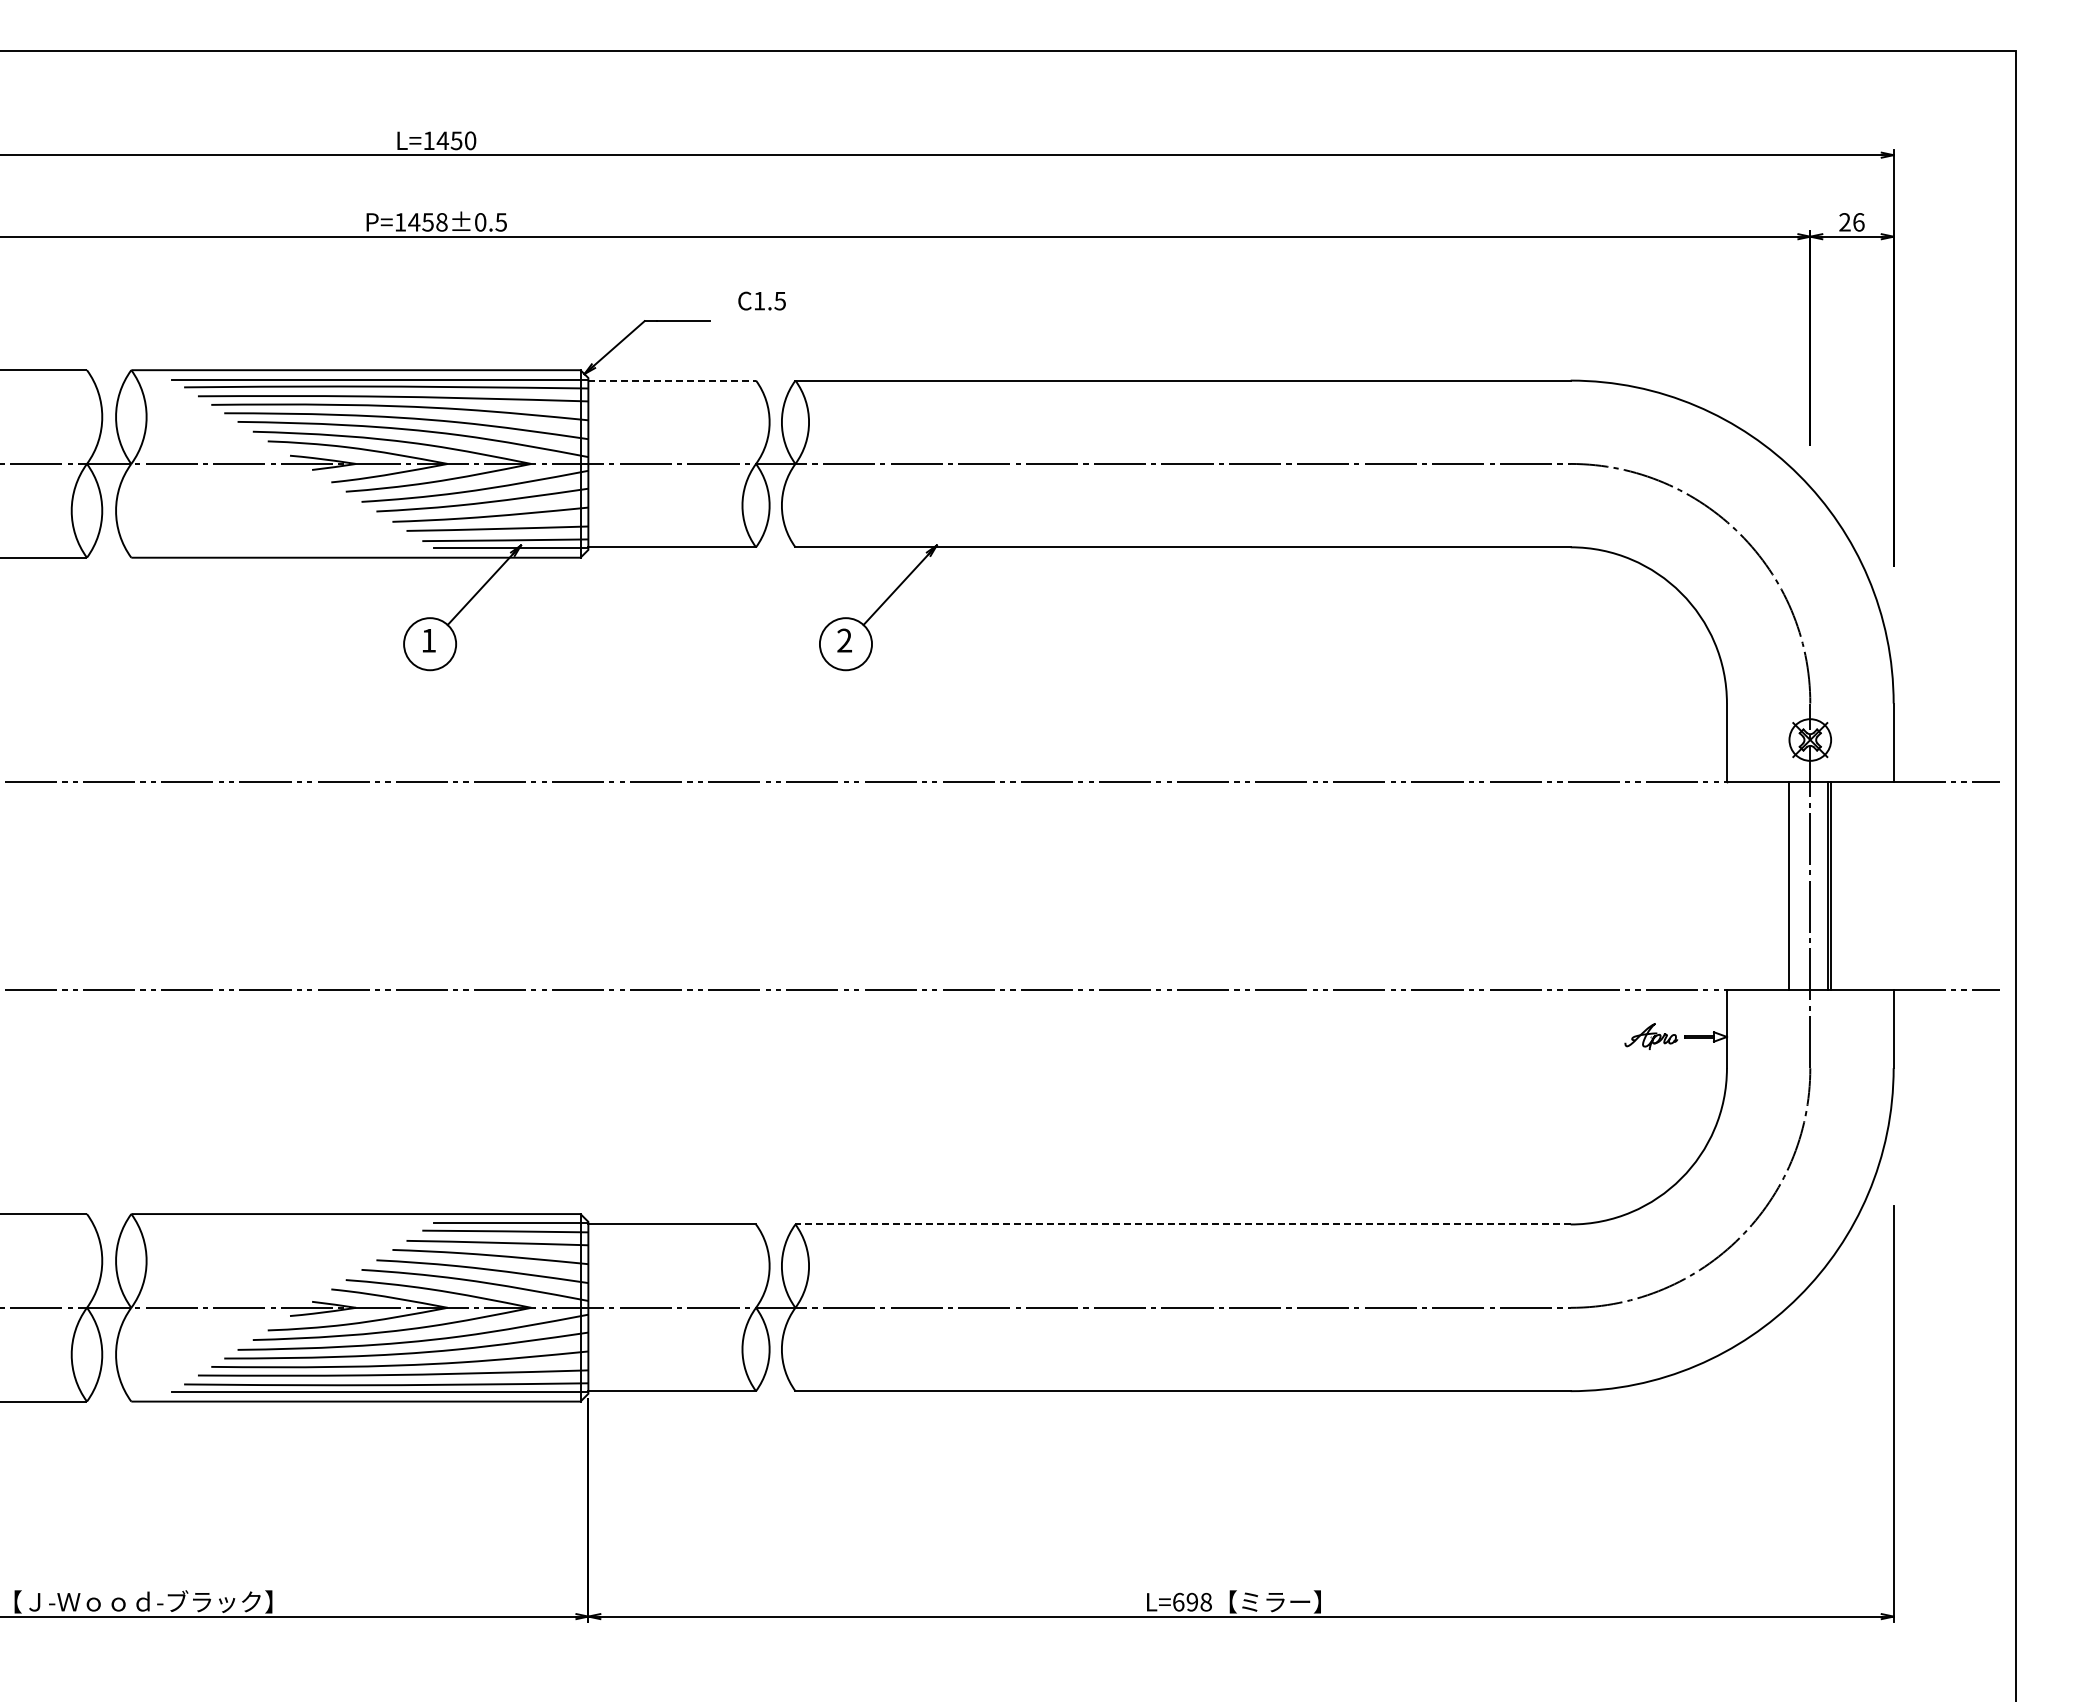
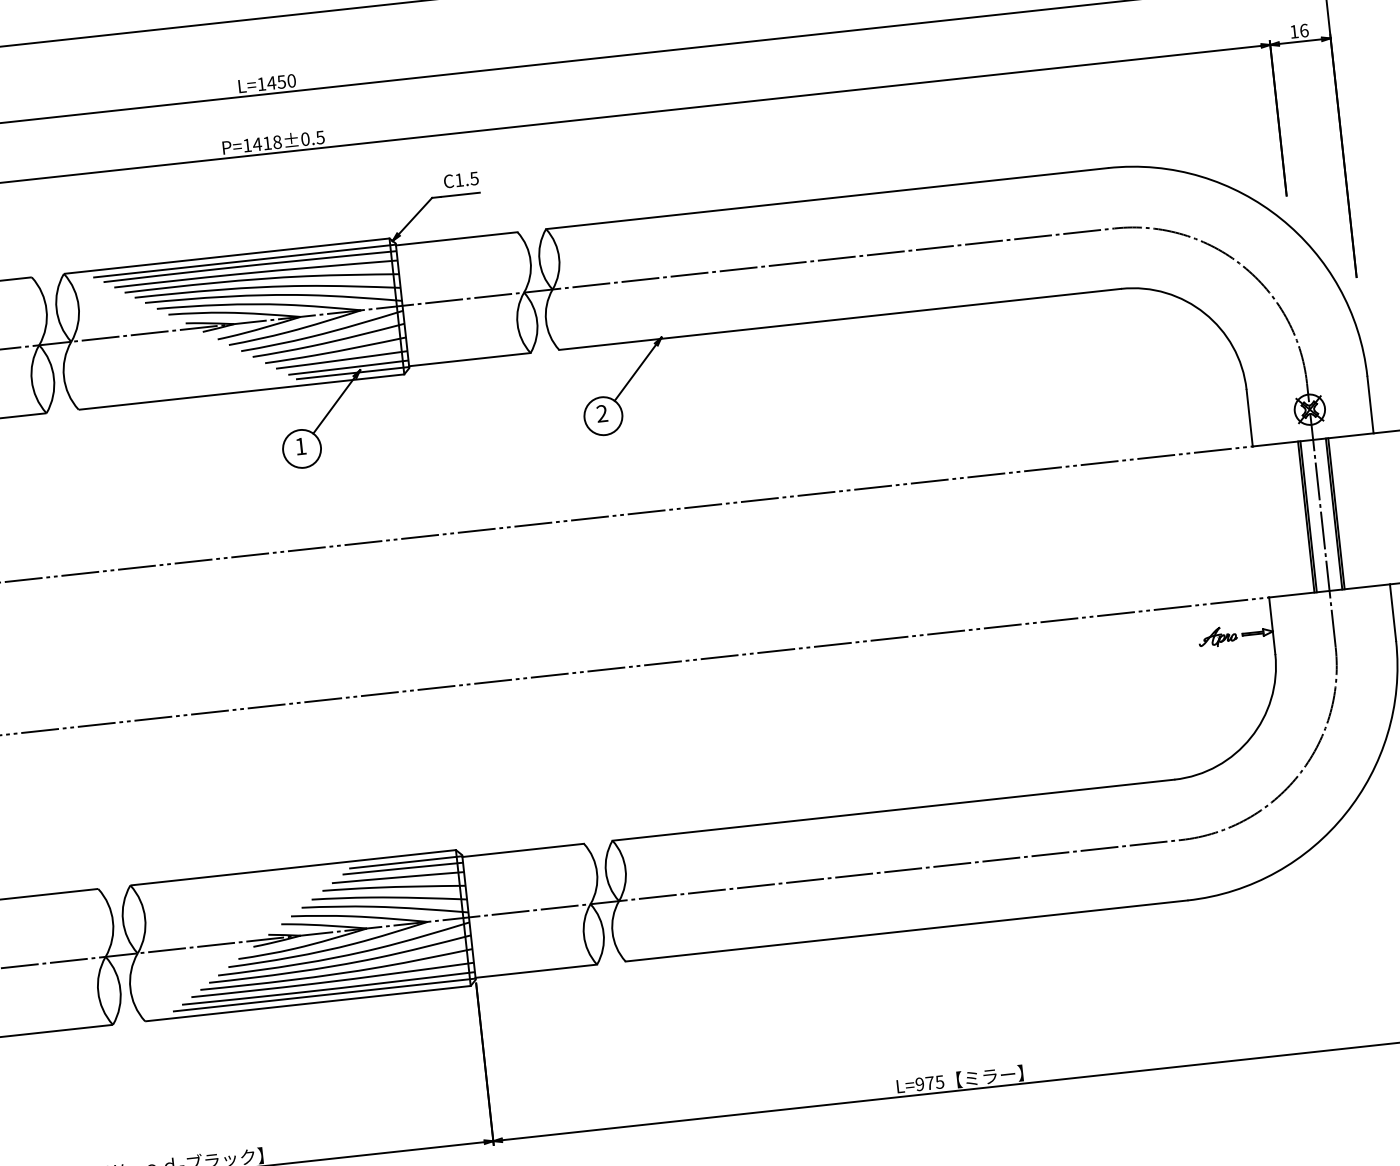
text: (427, 222) -> (266, 143), P=1458±0.5 -> P=1418±0.5
text: (1844, 222) -> (1293, 31), 26 -> 16
text: (761, 300) -> (460, 179), moved
line: (672, 380) -> (456, 238), dashed -> solid
line: (1792, 885) -> (1308, 516), added
line: (1183, 1224) -> (893, 810), dashed -> solid
text: (1192, 1601) -> (929, 1082), L=698 -> L=975

